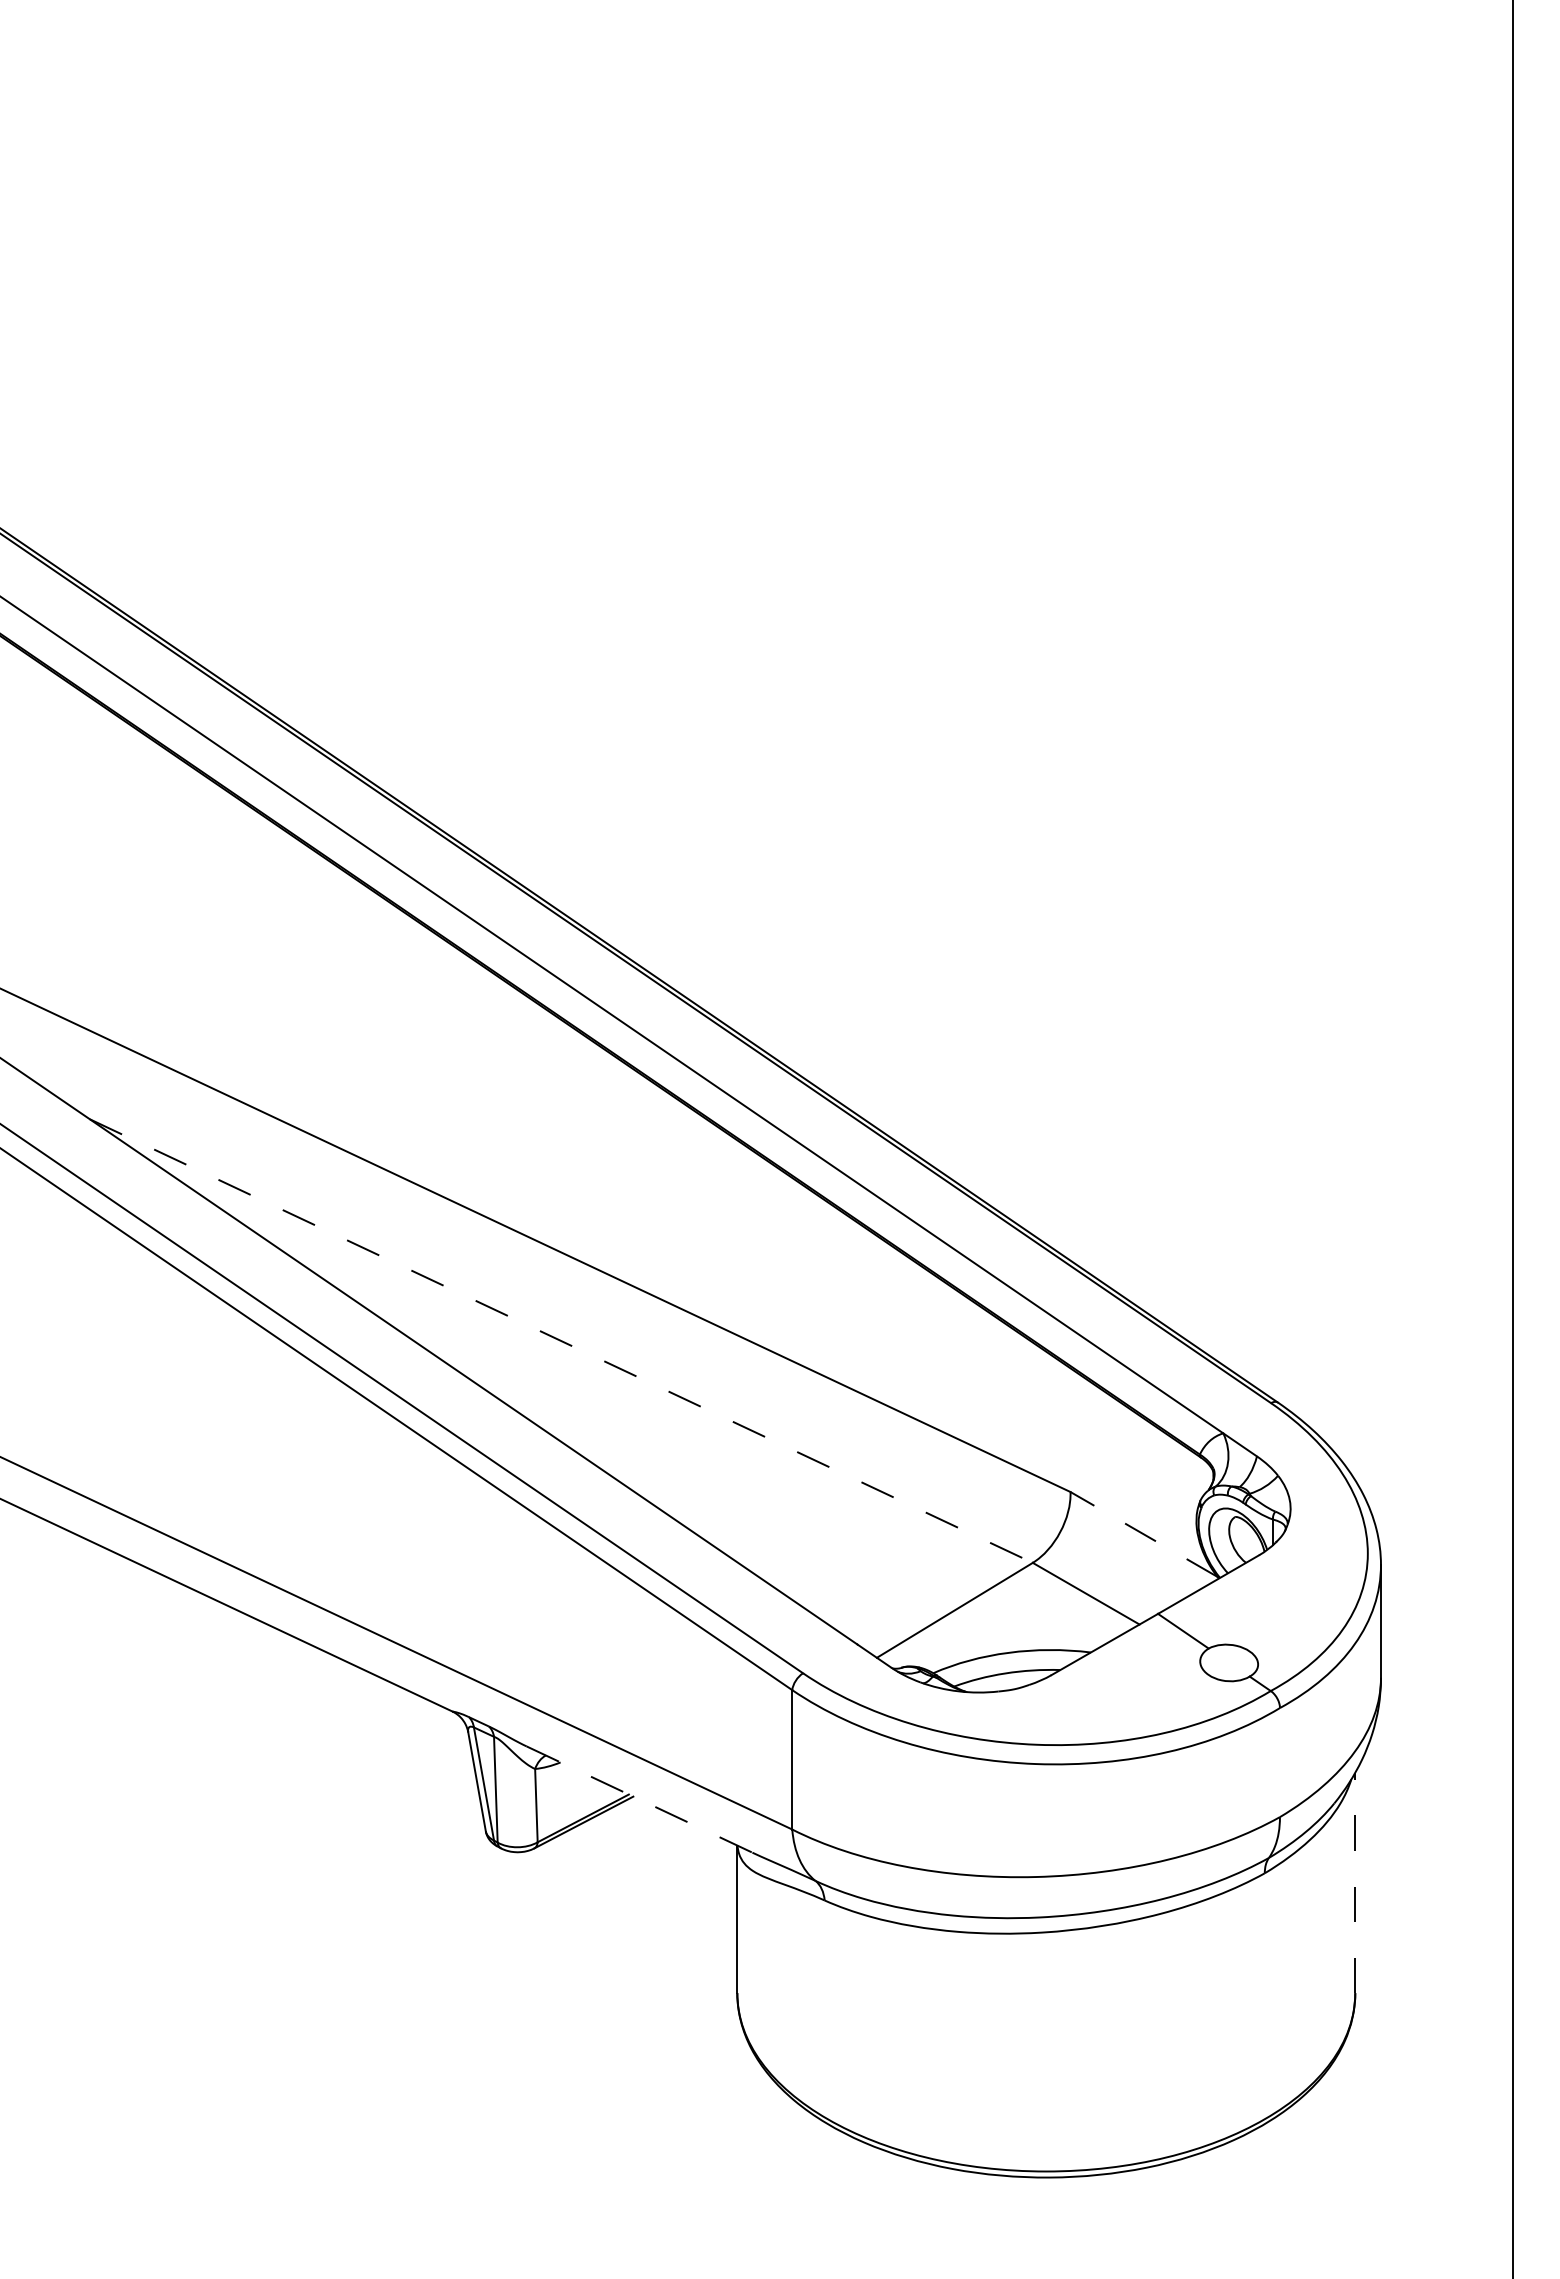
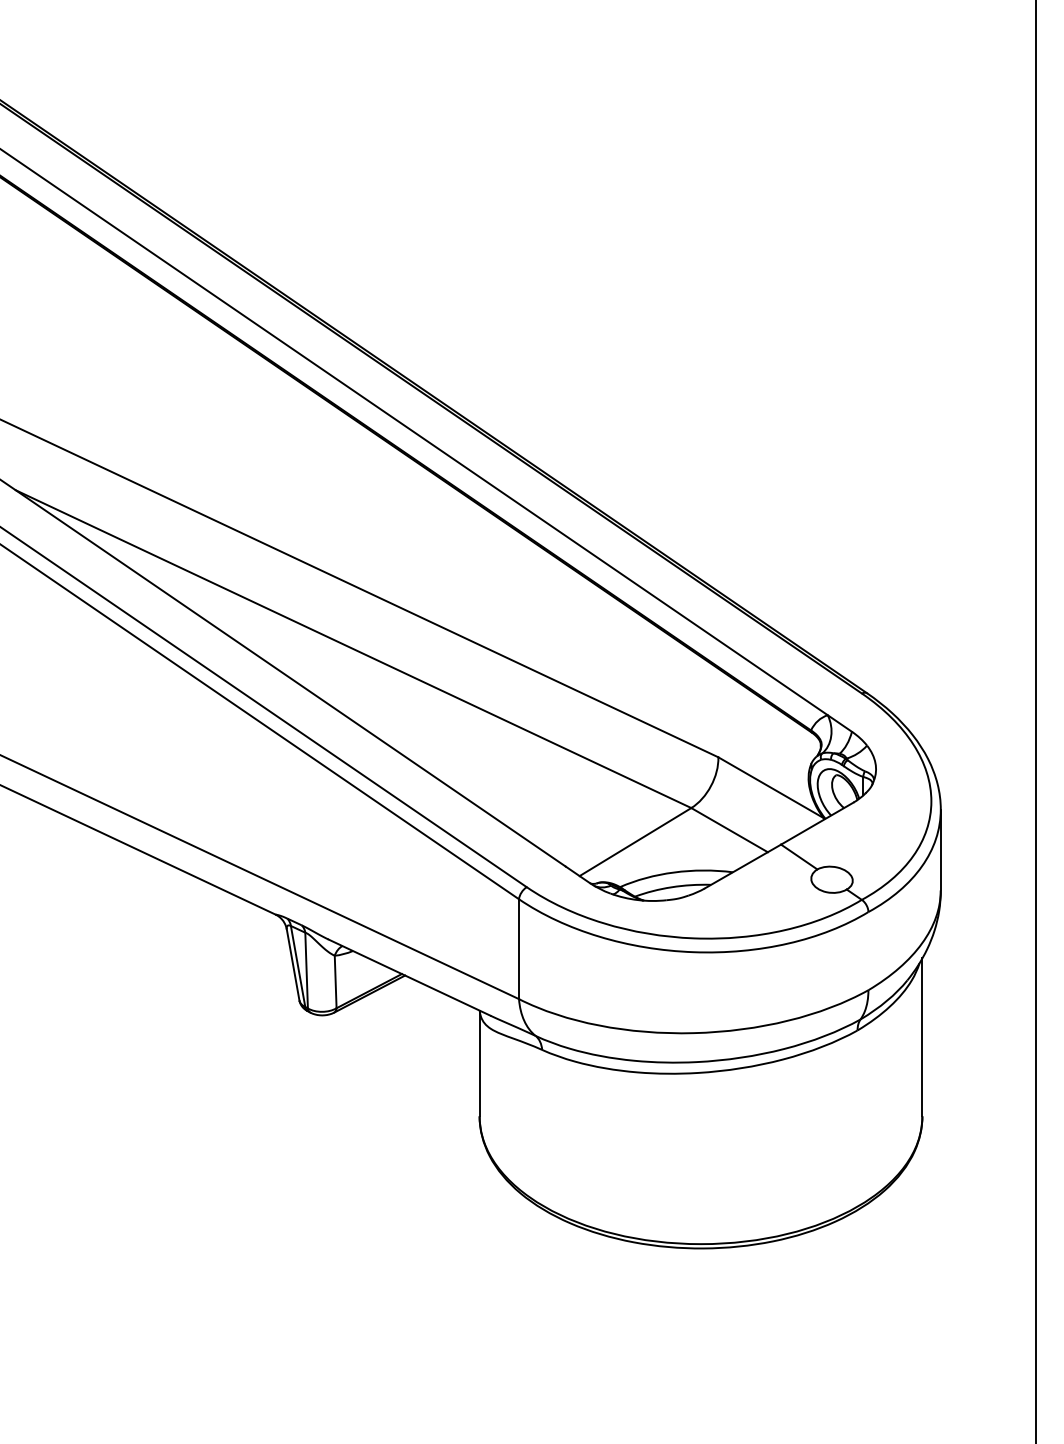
line: (561, 1341) -> (353, 649), dashed -> solid
line: (1143, 1534) -> (770, 787), dashed -> solid
line: (639, 1799) -> (409, 977), dashed -> solid
line: (1355, 1882) -> (922, 1037), dashed -> solid

